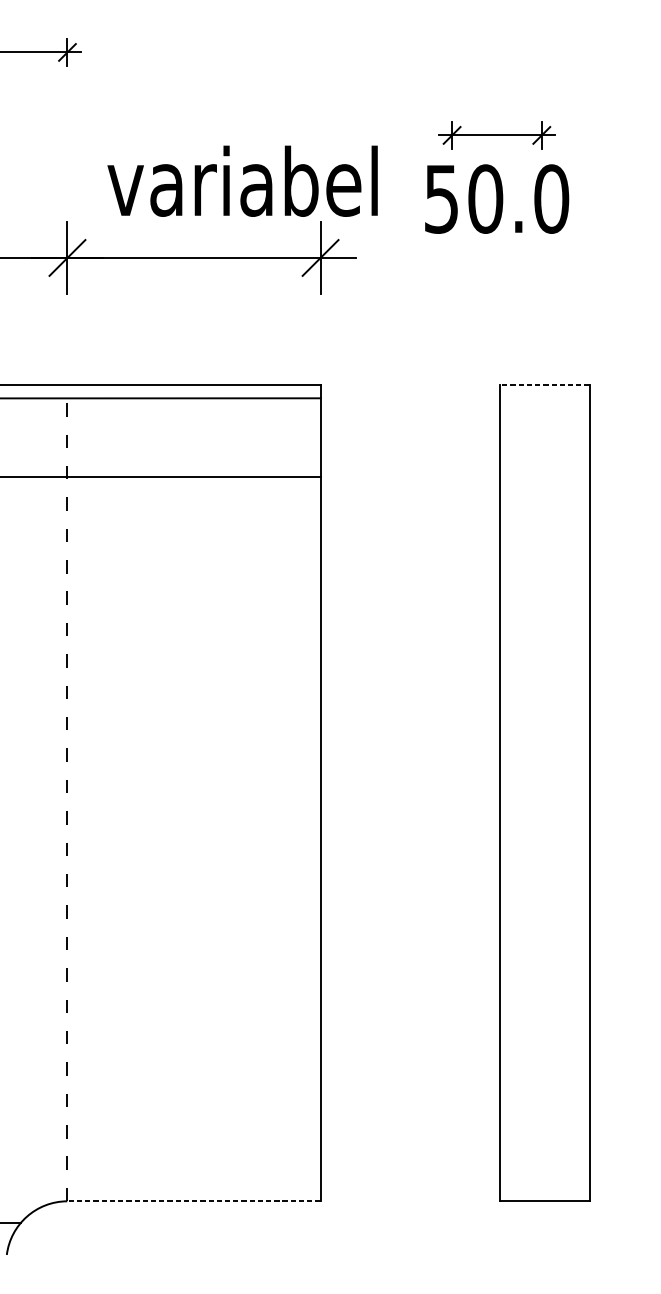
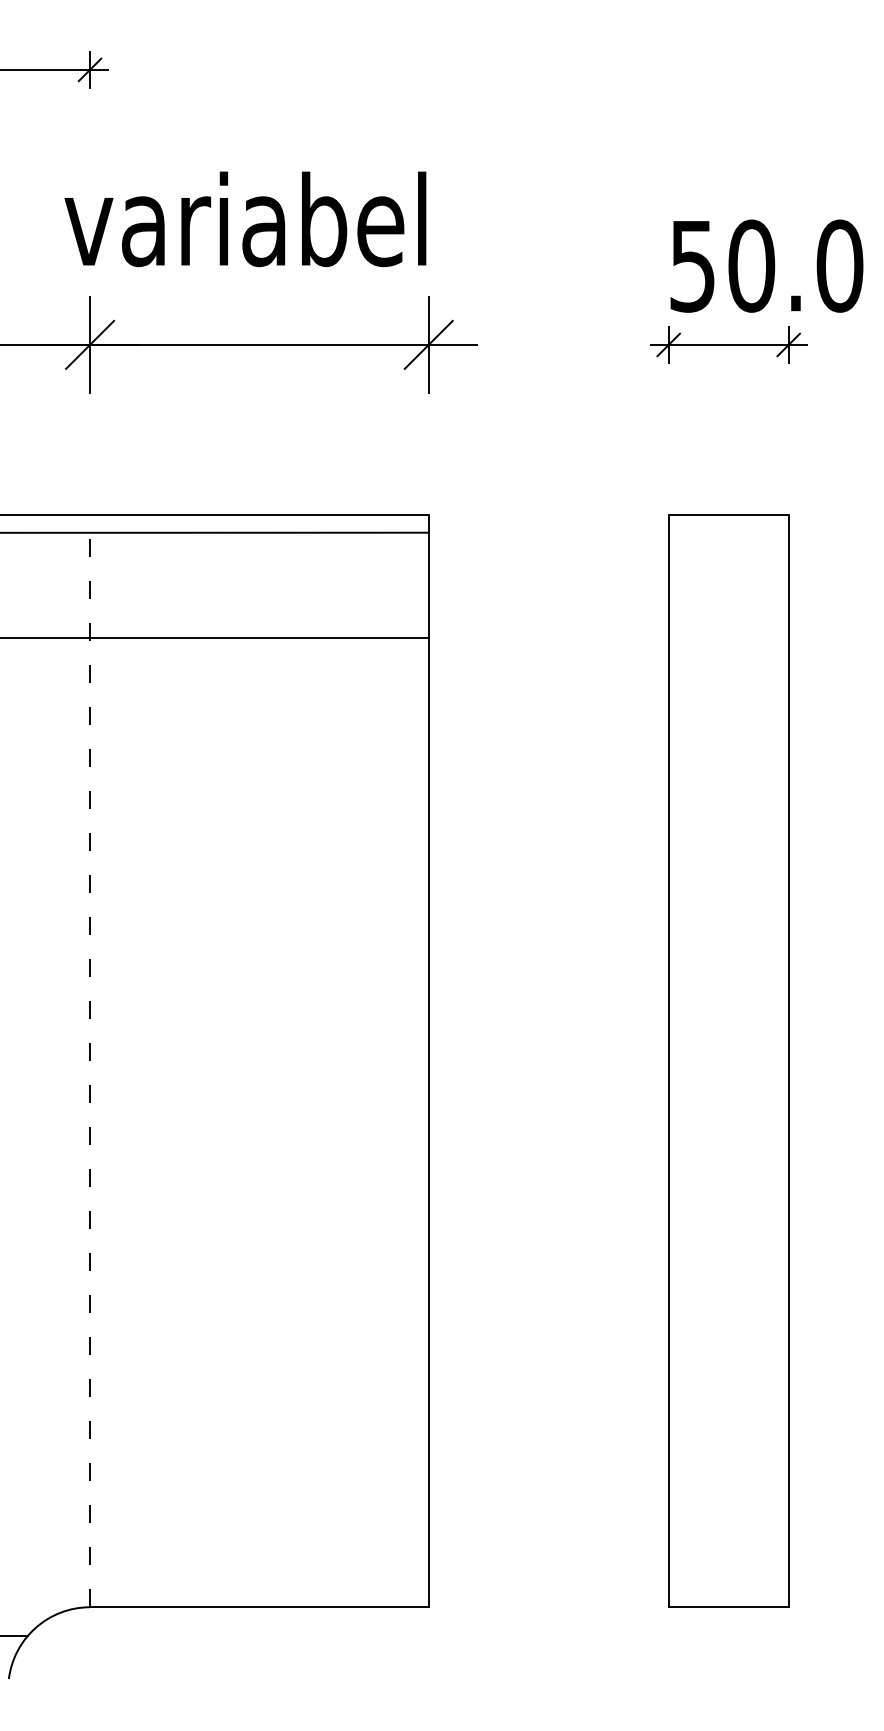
part: (496, 135) -> (728, 344), moved
text: (242, 181) -> (245, 219), moved
text: (496, 198) -> (766, 265), moved
line: (544, 385) -> (728, 515), dashed -> solid
line: (193, 1201) -> (258, 1607), dashed -> solid

